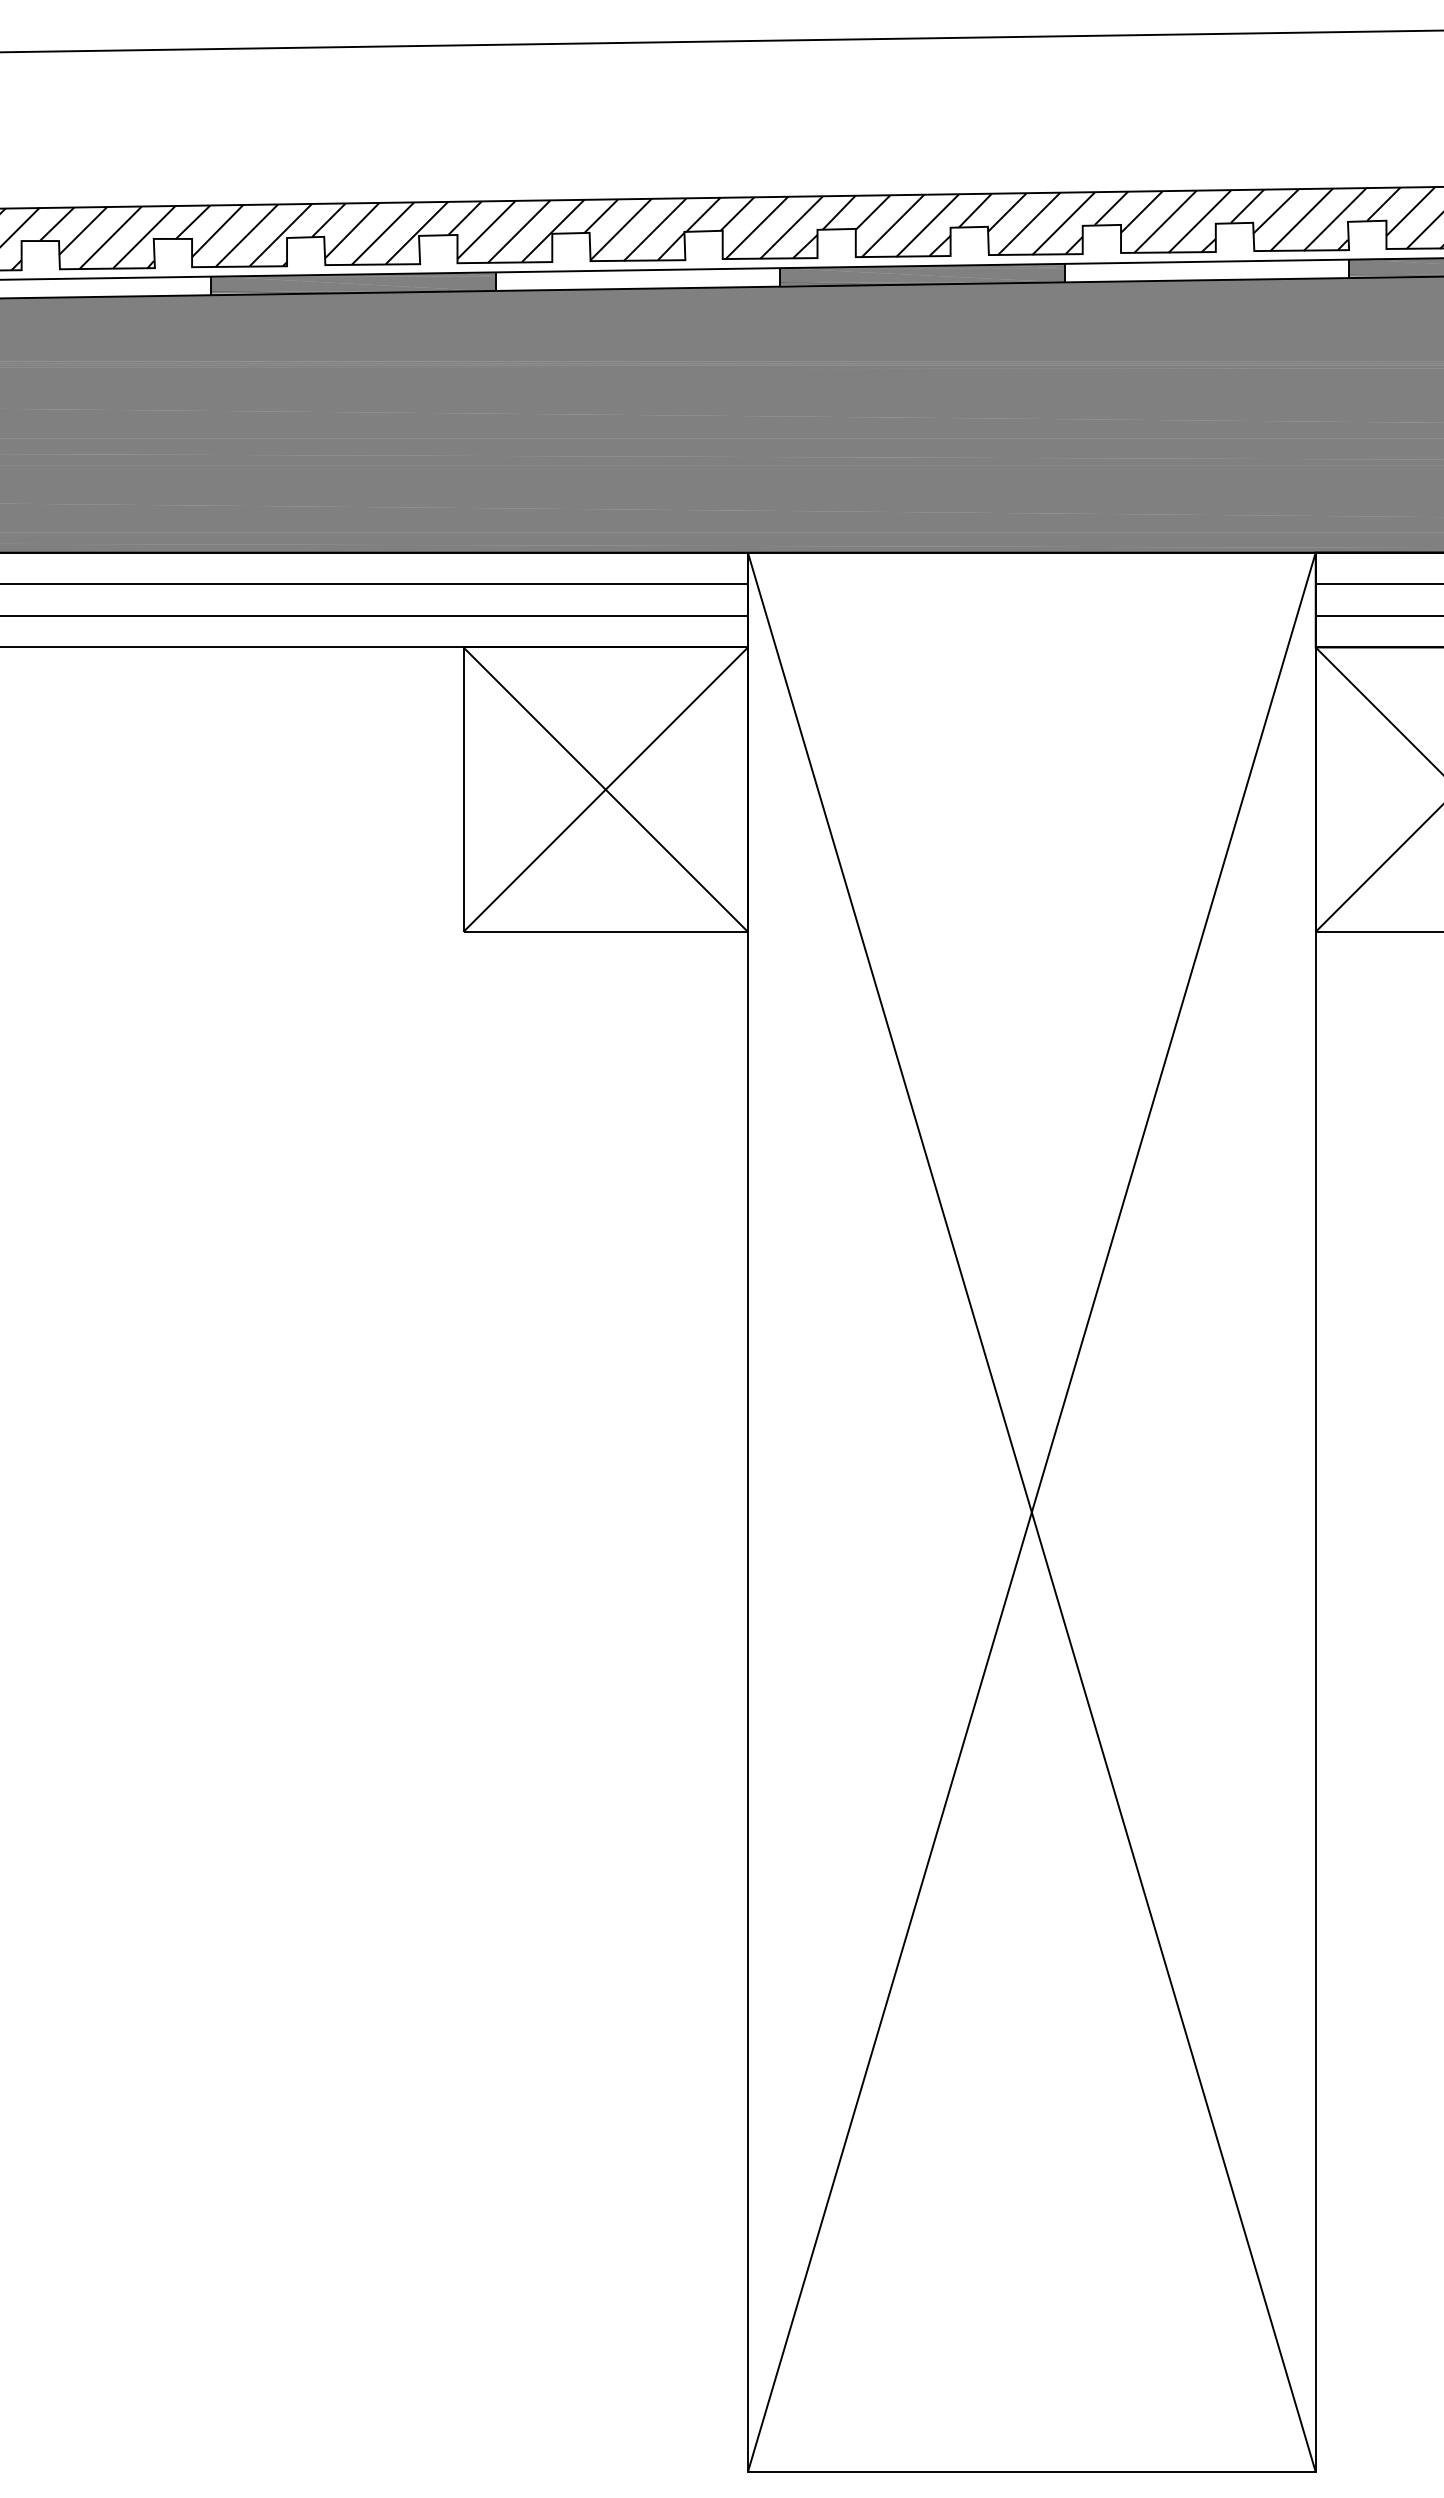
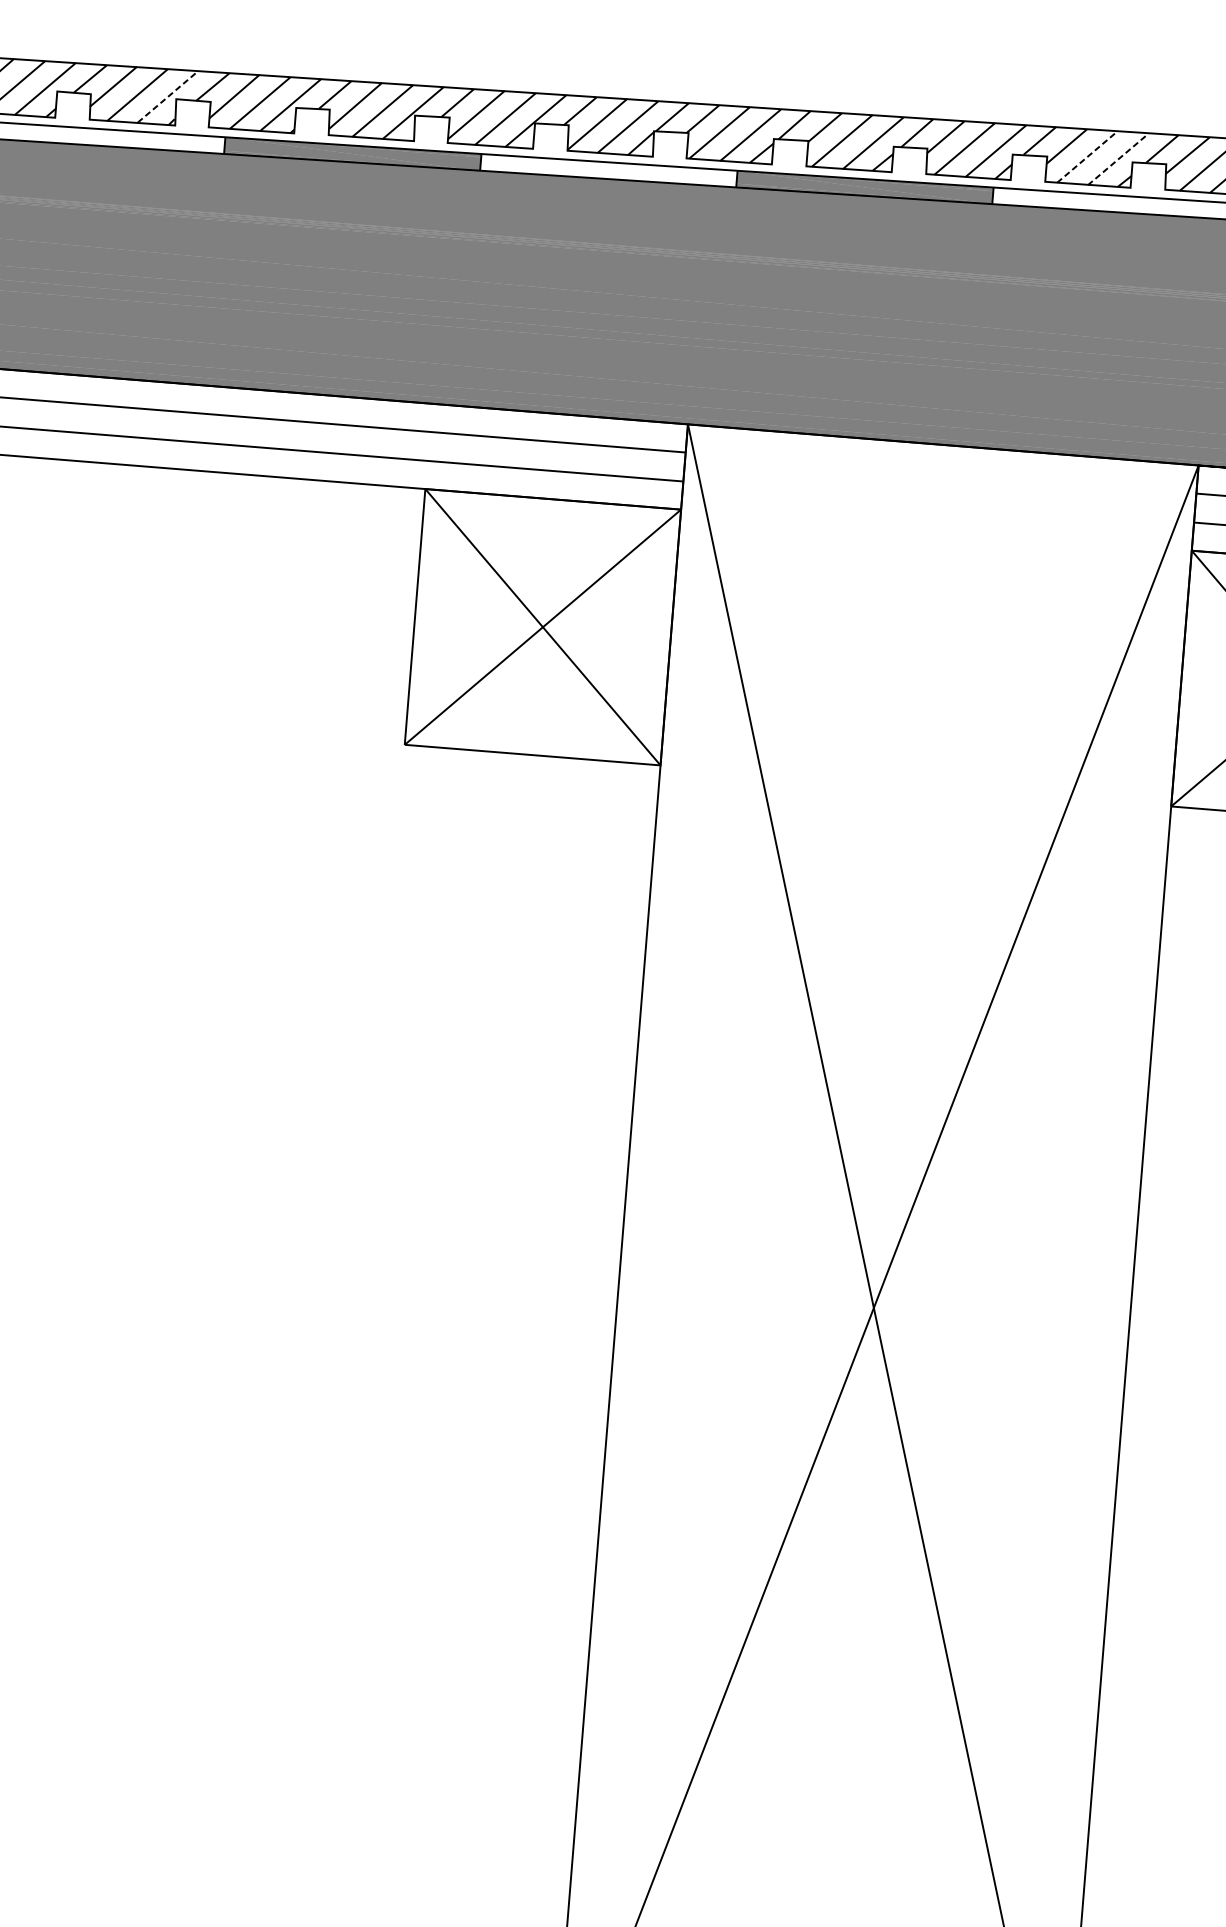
line: (1165, 221) -> (1087, 156), solid -> dashed
line: (1200, 221) -> (1118, 159), solid -> dashed
line: (145, 236) -> (169, 96), solid -> dashed

